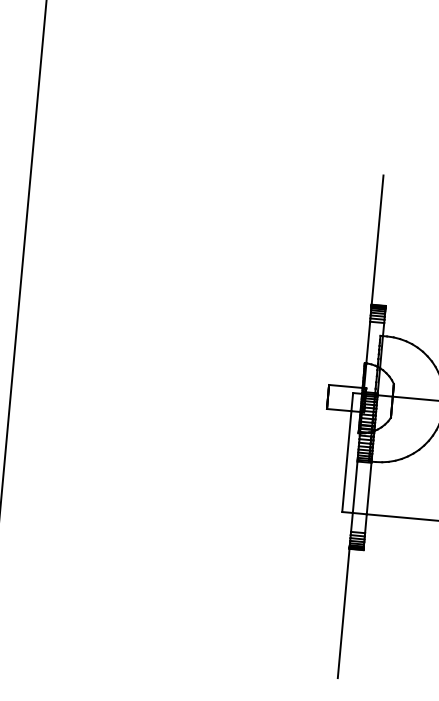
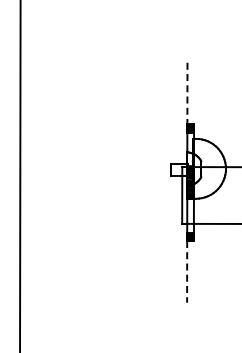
line: (377, 239) -> (187, 93), solid -> dashed
line: (344, 612) -> (187, 271), solid -> dashed

